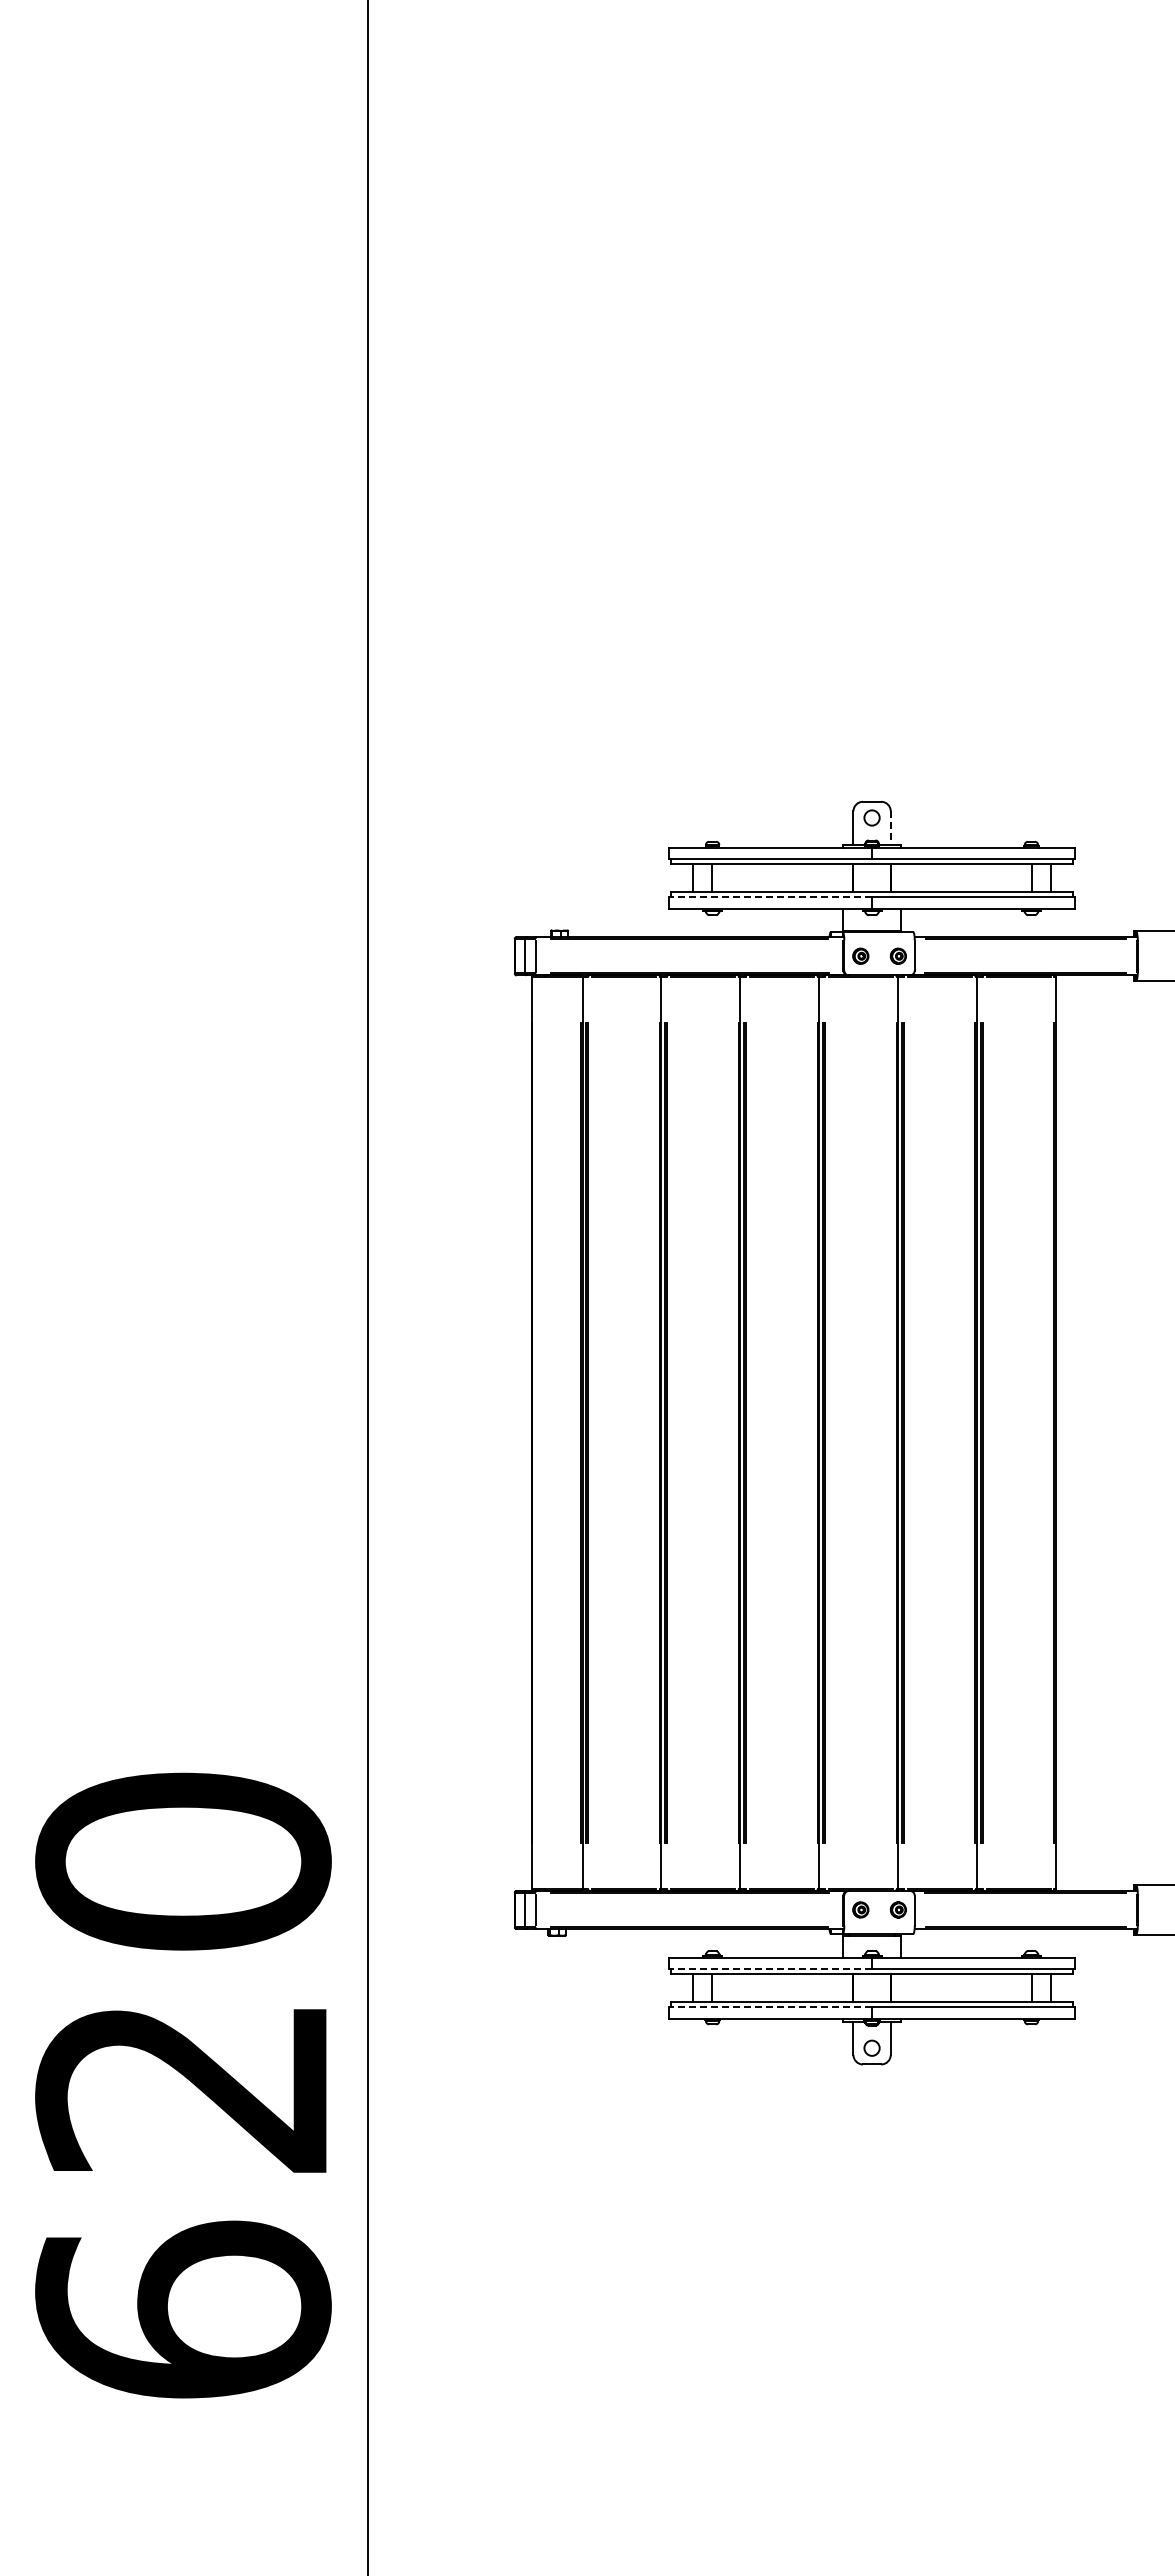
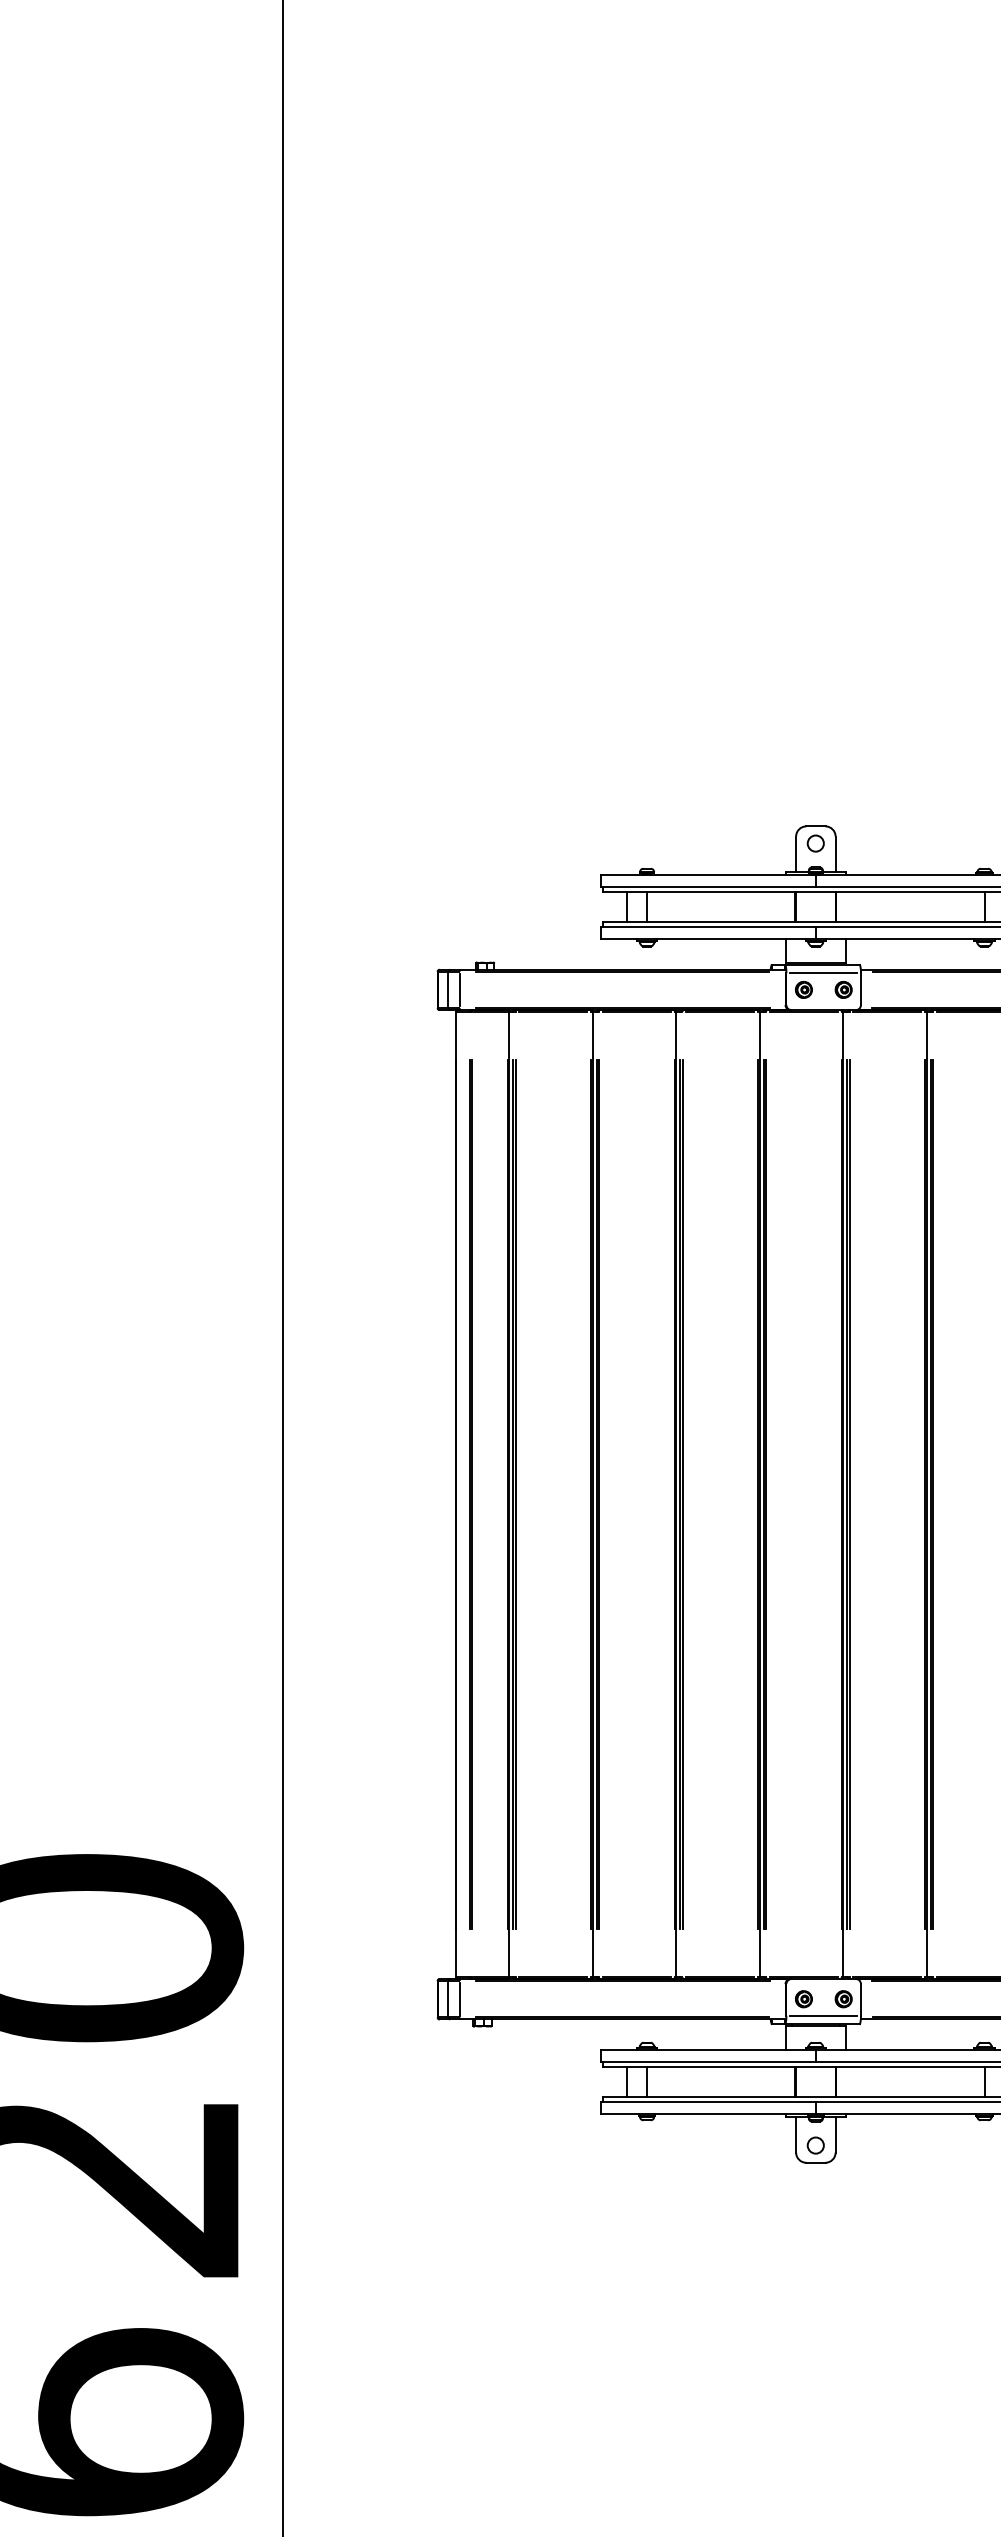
line: (890, 828) -> (835, 854), dashed -> solid
line: (770, 897) -> (708, 927), dashed -> solid
line: (879, 940) -> (823, 973), added
line: (545, 1432) -> (470, 1493), added
line: (879, 1925) -> (823, 2015), added
line: (770, 1969) -> (708, 2062), dashed -> solid
line: (770, 2007) -> (708, 2102), dashed -> solid

